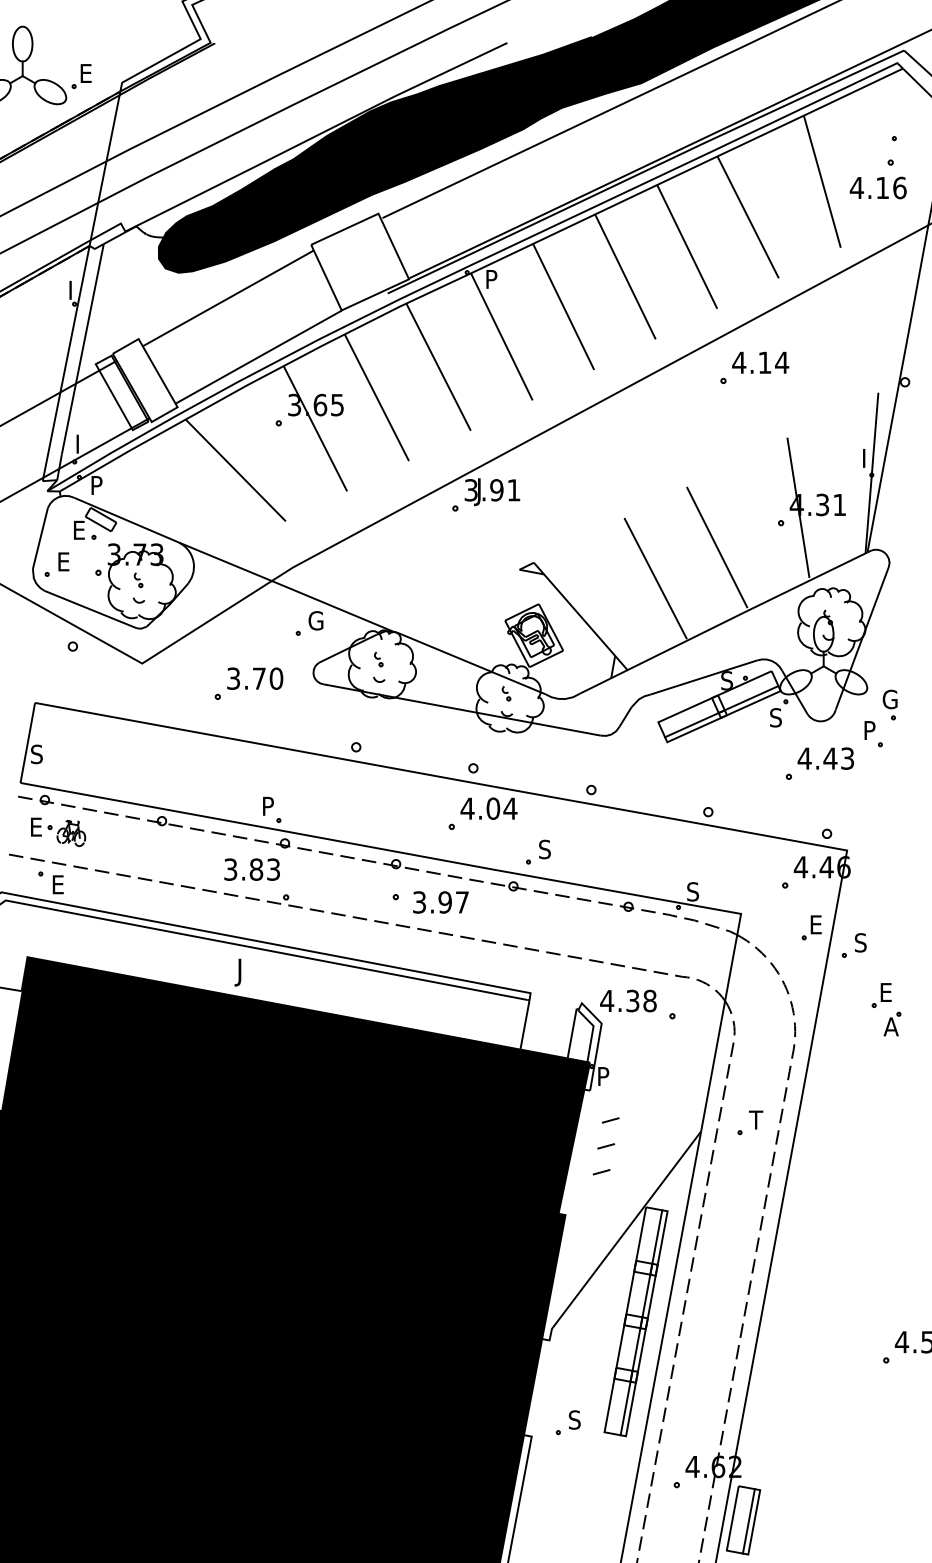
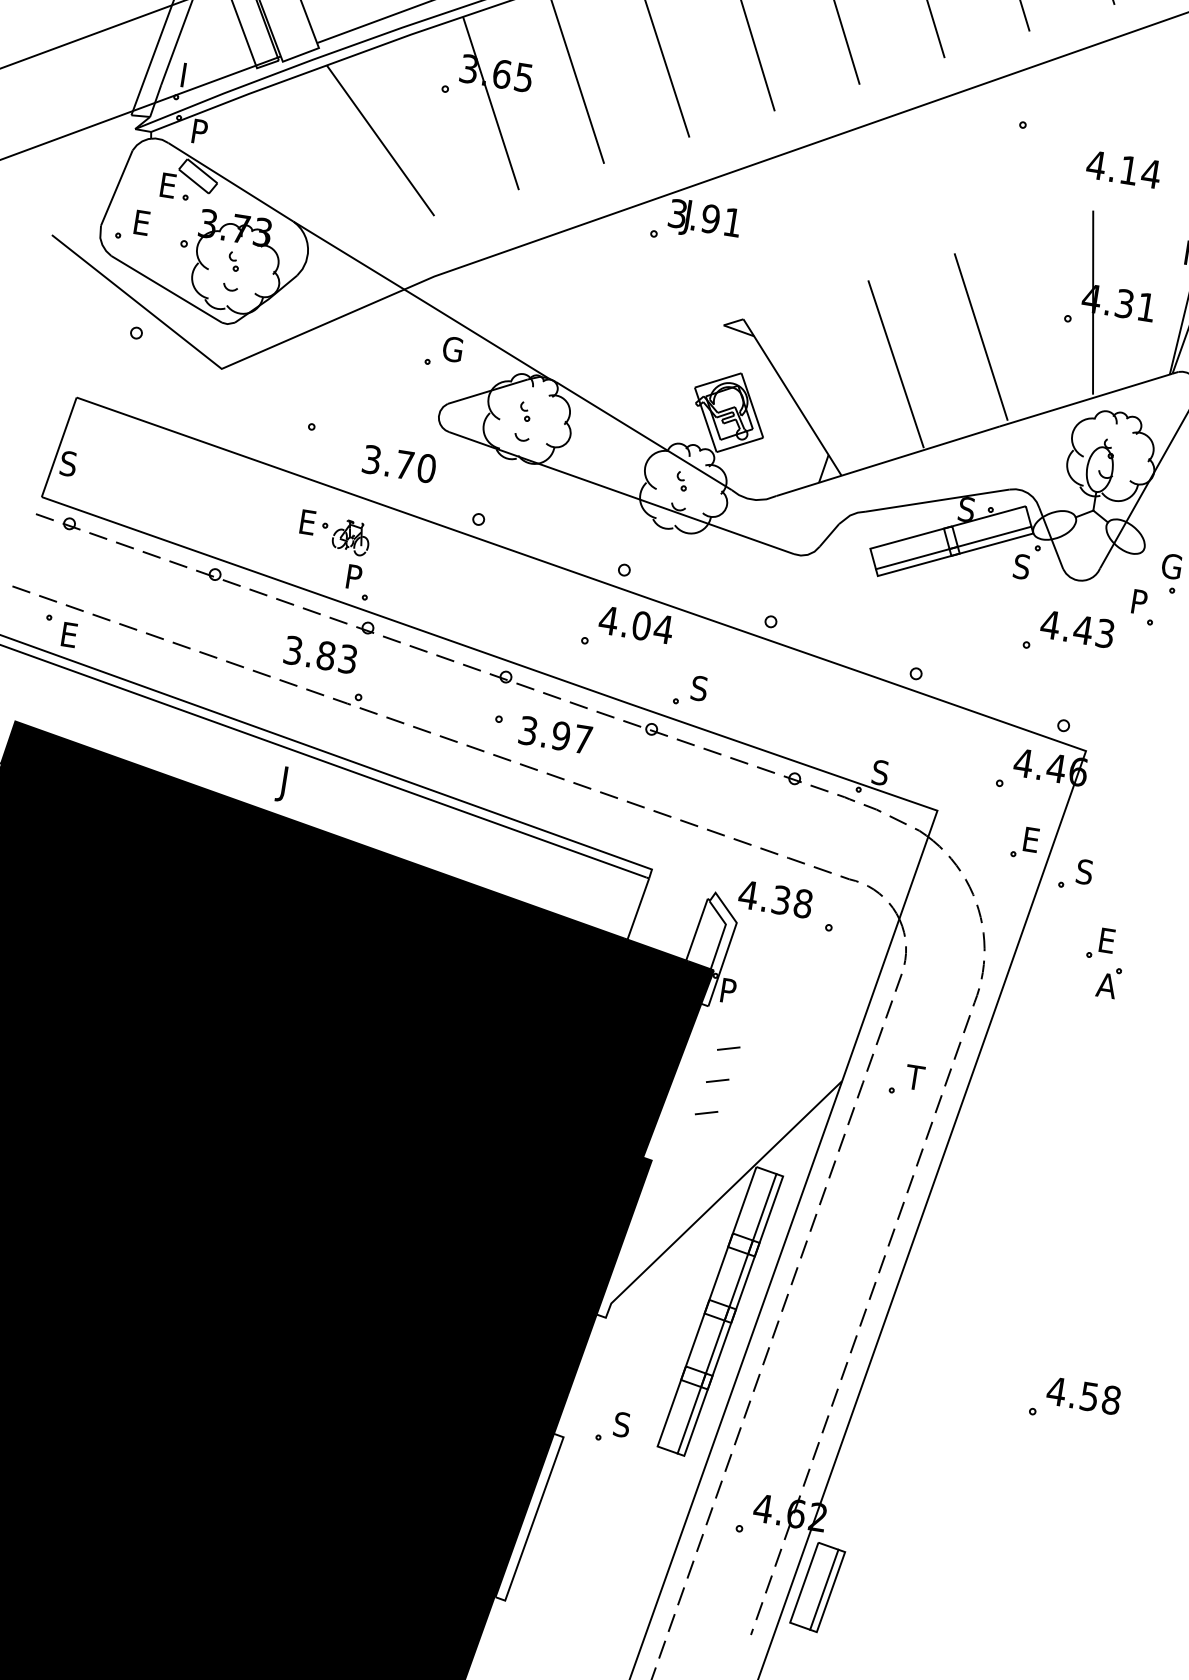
text: (760, 362) -> (1123, 169), moved
text: (255, 678) -> (399, 463), moved
part: (58, 831) -> (335, 532), moved

